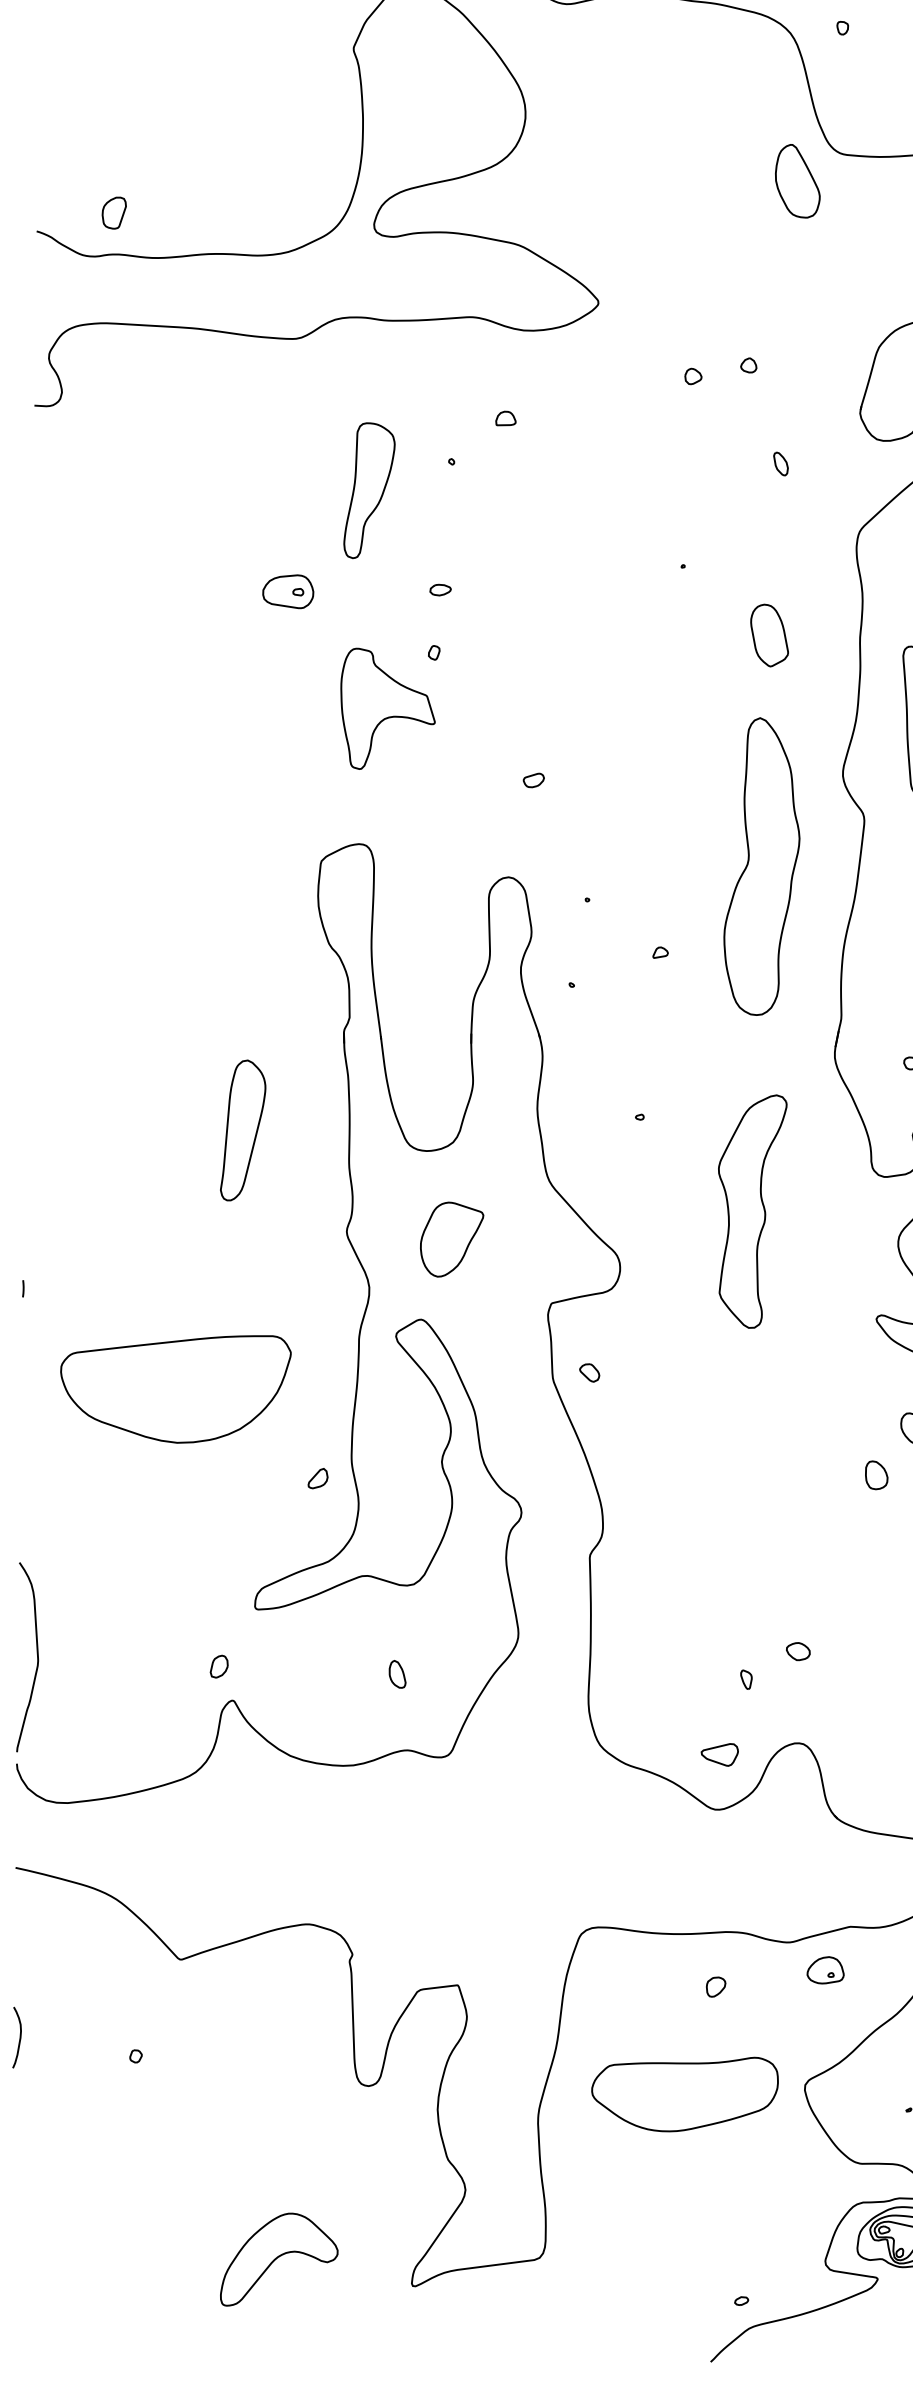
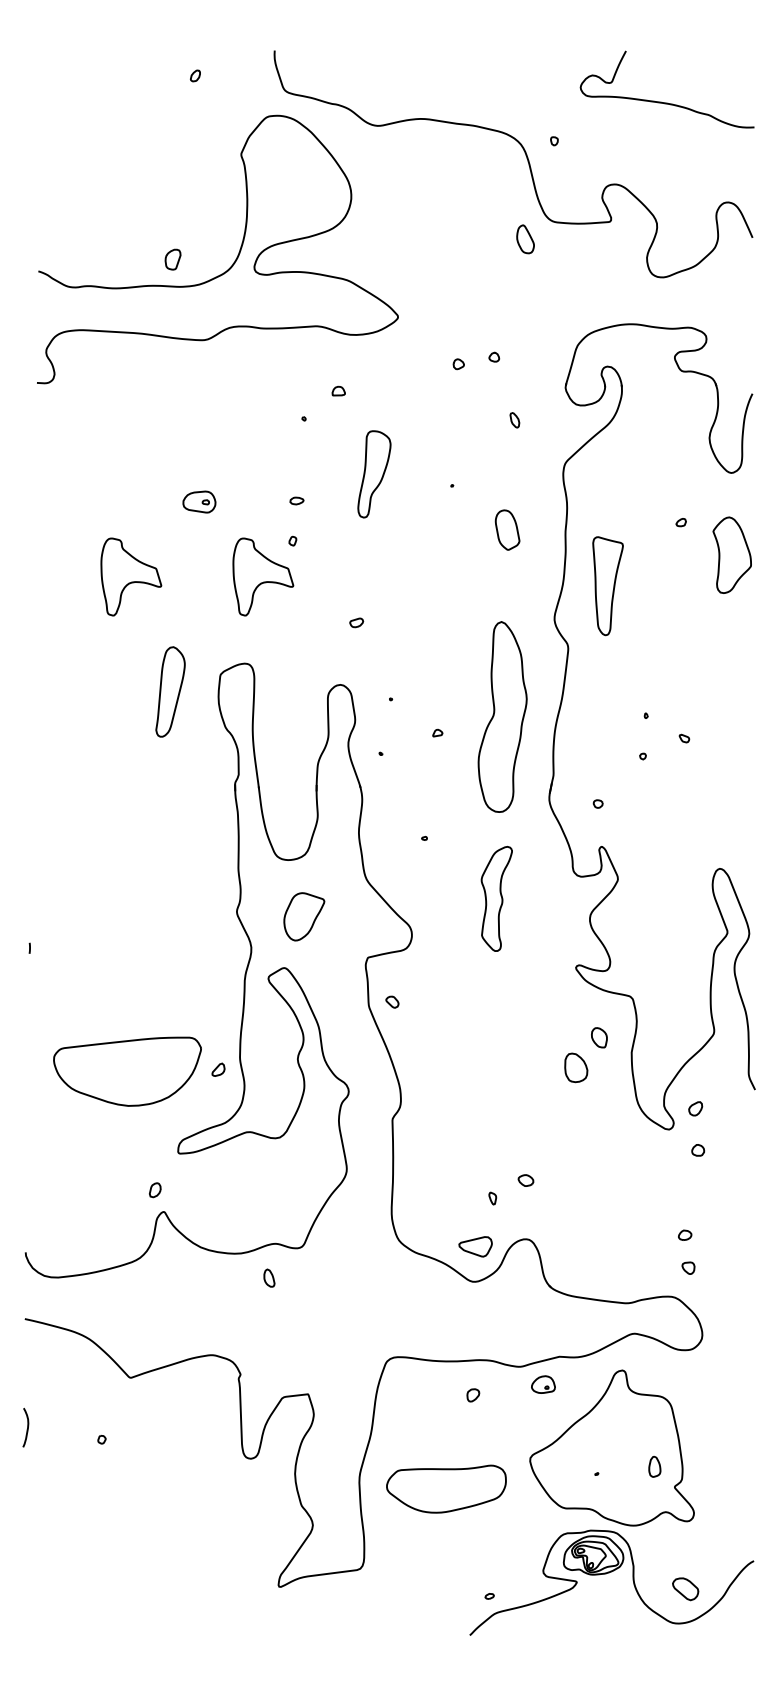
part: (797, 181) -> (525, 239), size x0.6
part: (113, 212) -> (172, 259), moved
part: (369, 490) -> (374, 474), moved
part: (182, 708) -> (131, 576), added
part: (761, 865) -> (502, 716), moved
part: (243, 1129) -> (170, 691), moved
part: (752, 1210) -> (496, 898), size x0.7
part: (175, 1389) -> (127, 1071), moved
part: (875, 1474) -> (575, 1067), size x1.6
curve: (36, 1656) -> (38, 1183), removed
part: (397, 1673) -> (269, 1277), moved
part: (719, 1754) -> (475, 1246), size x1.4
part: (685, 2093) -> (446, 1488), moved
part: (278, 2259) -> (193, 1569), removed

